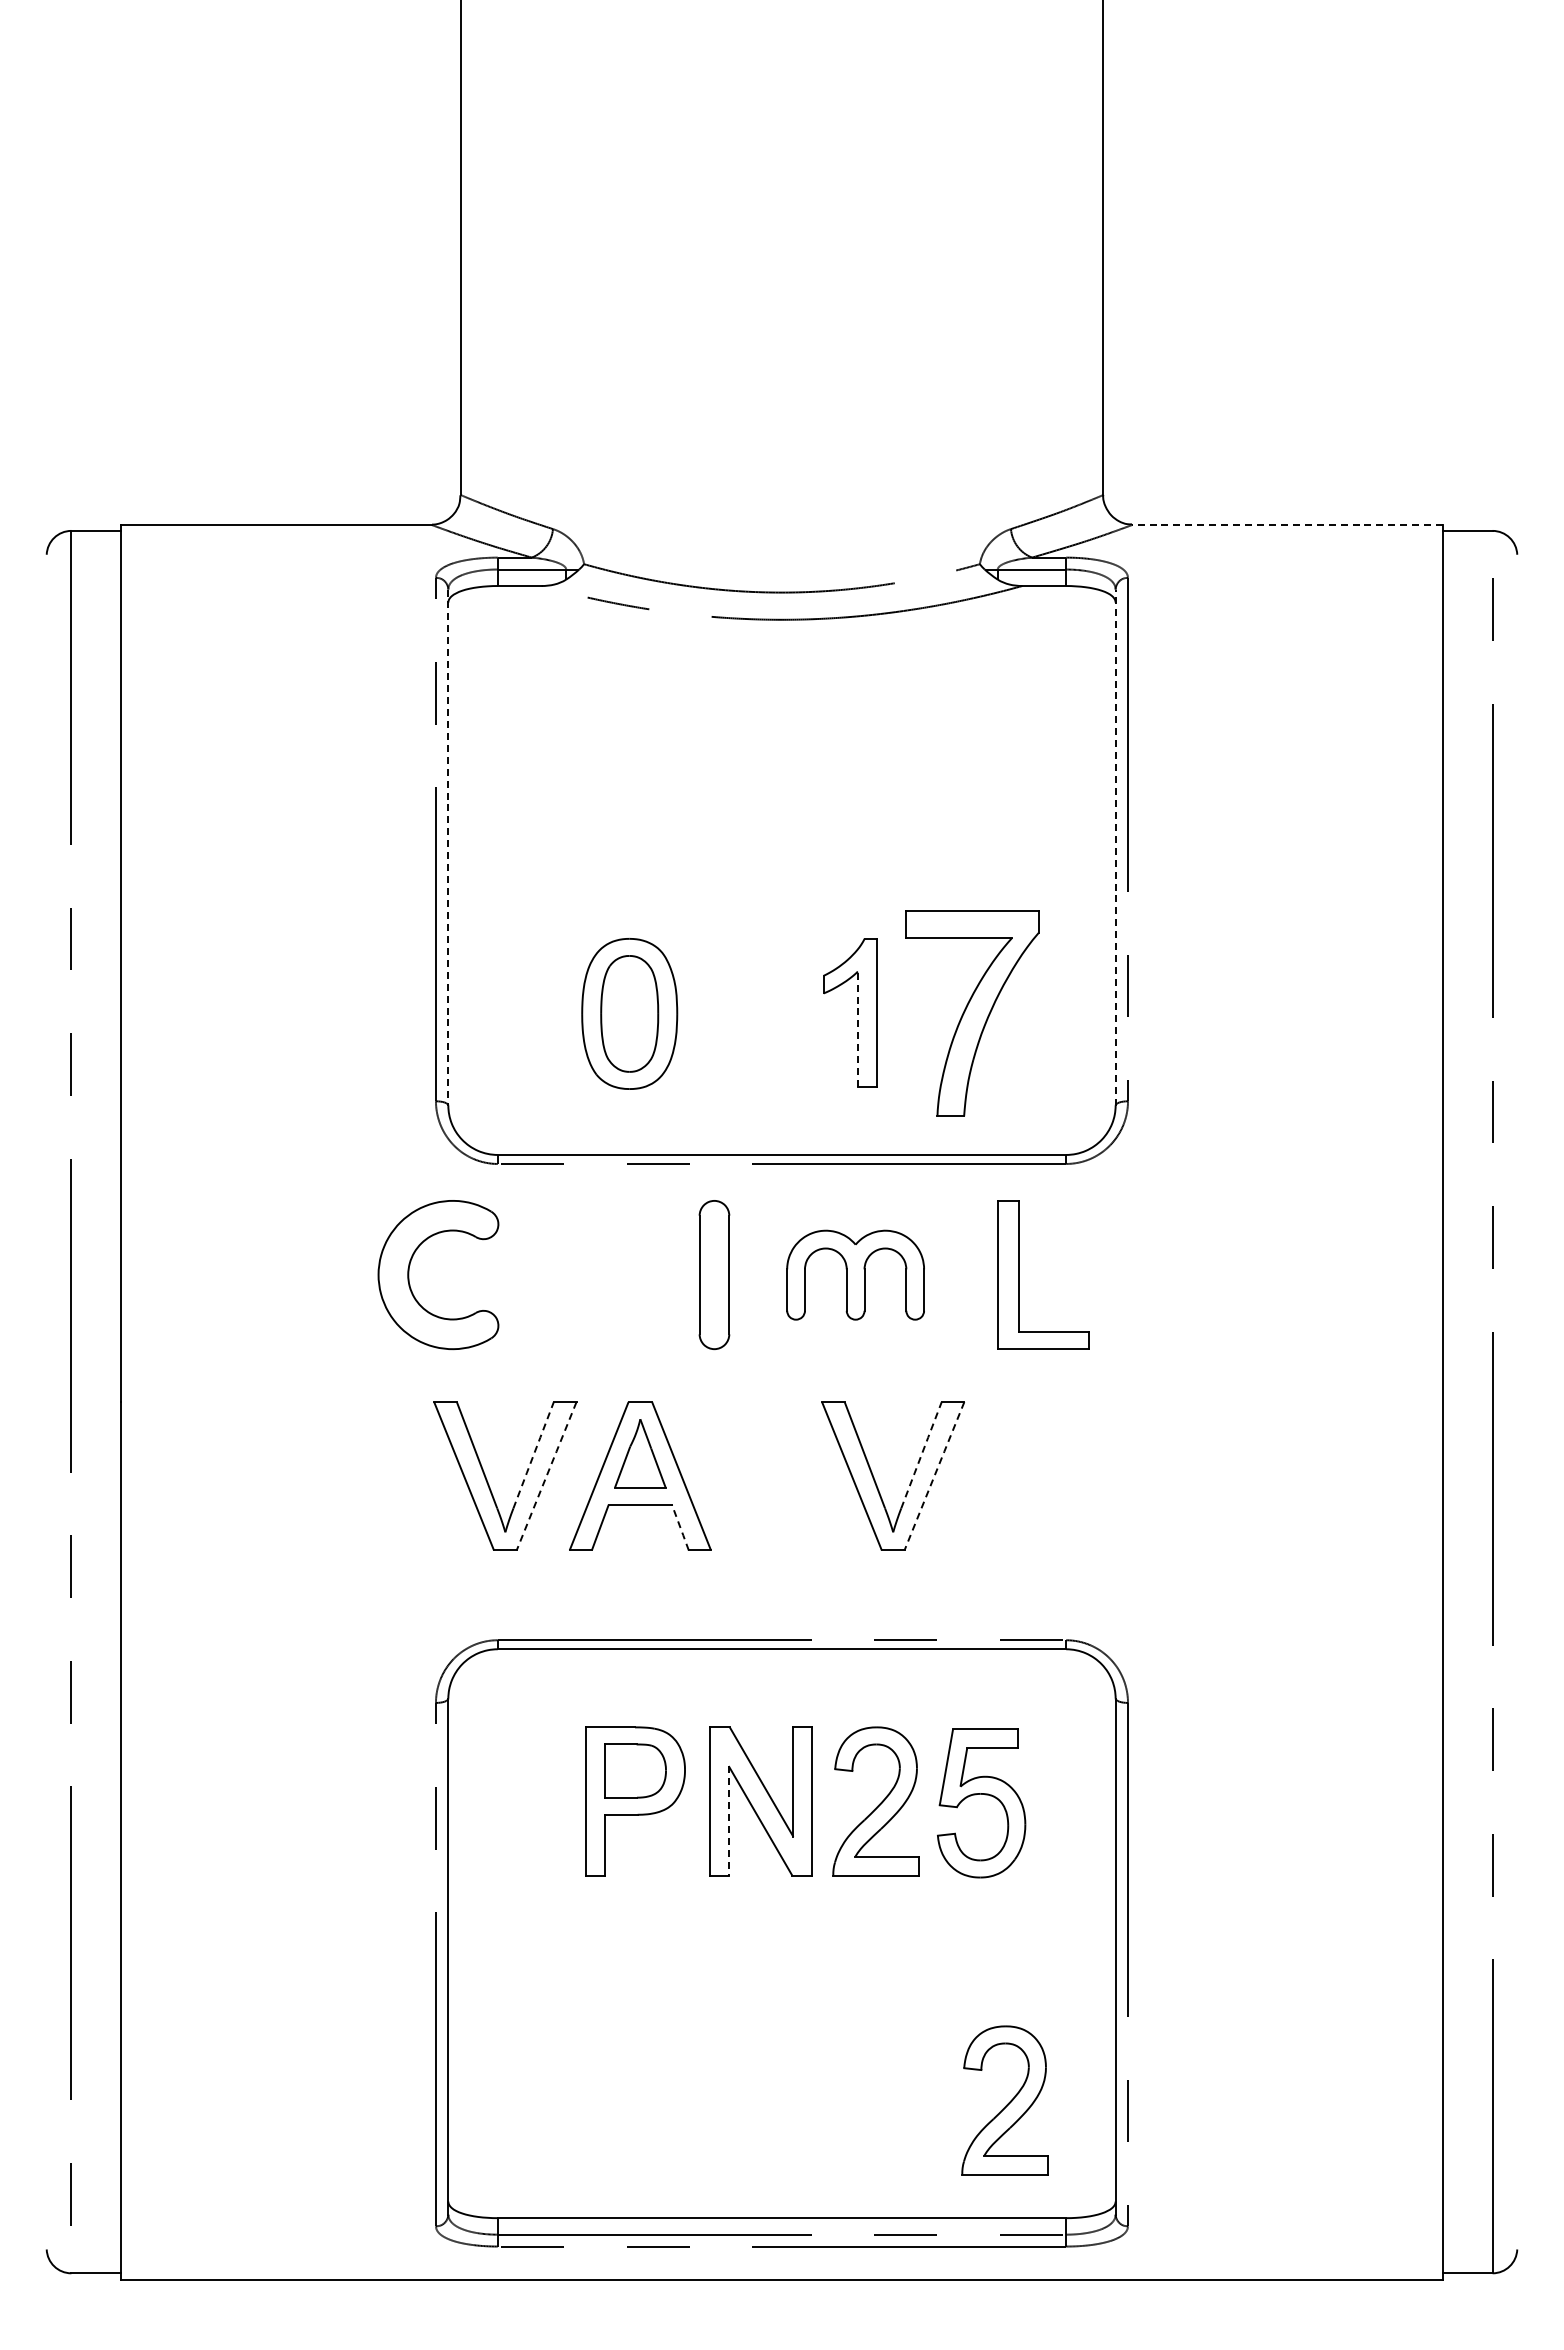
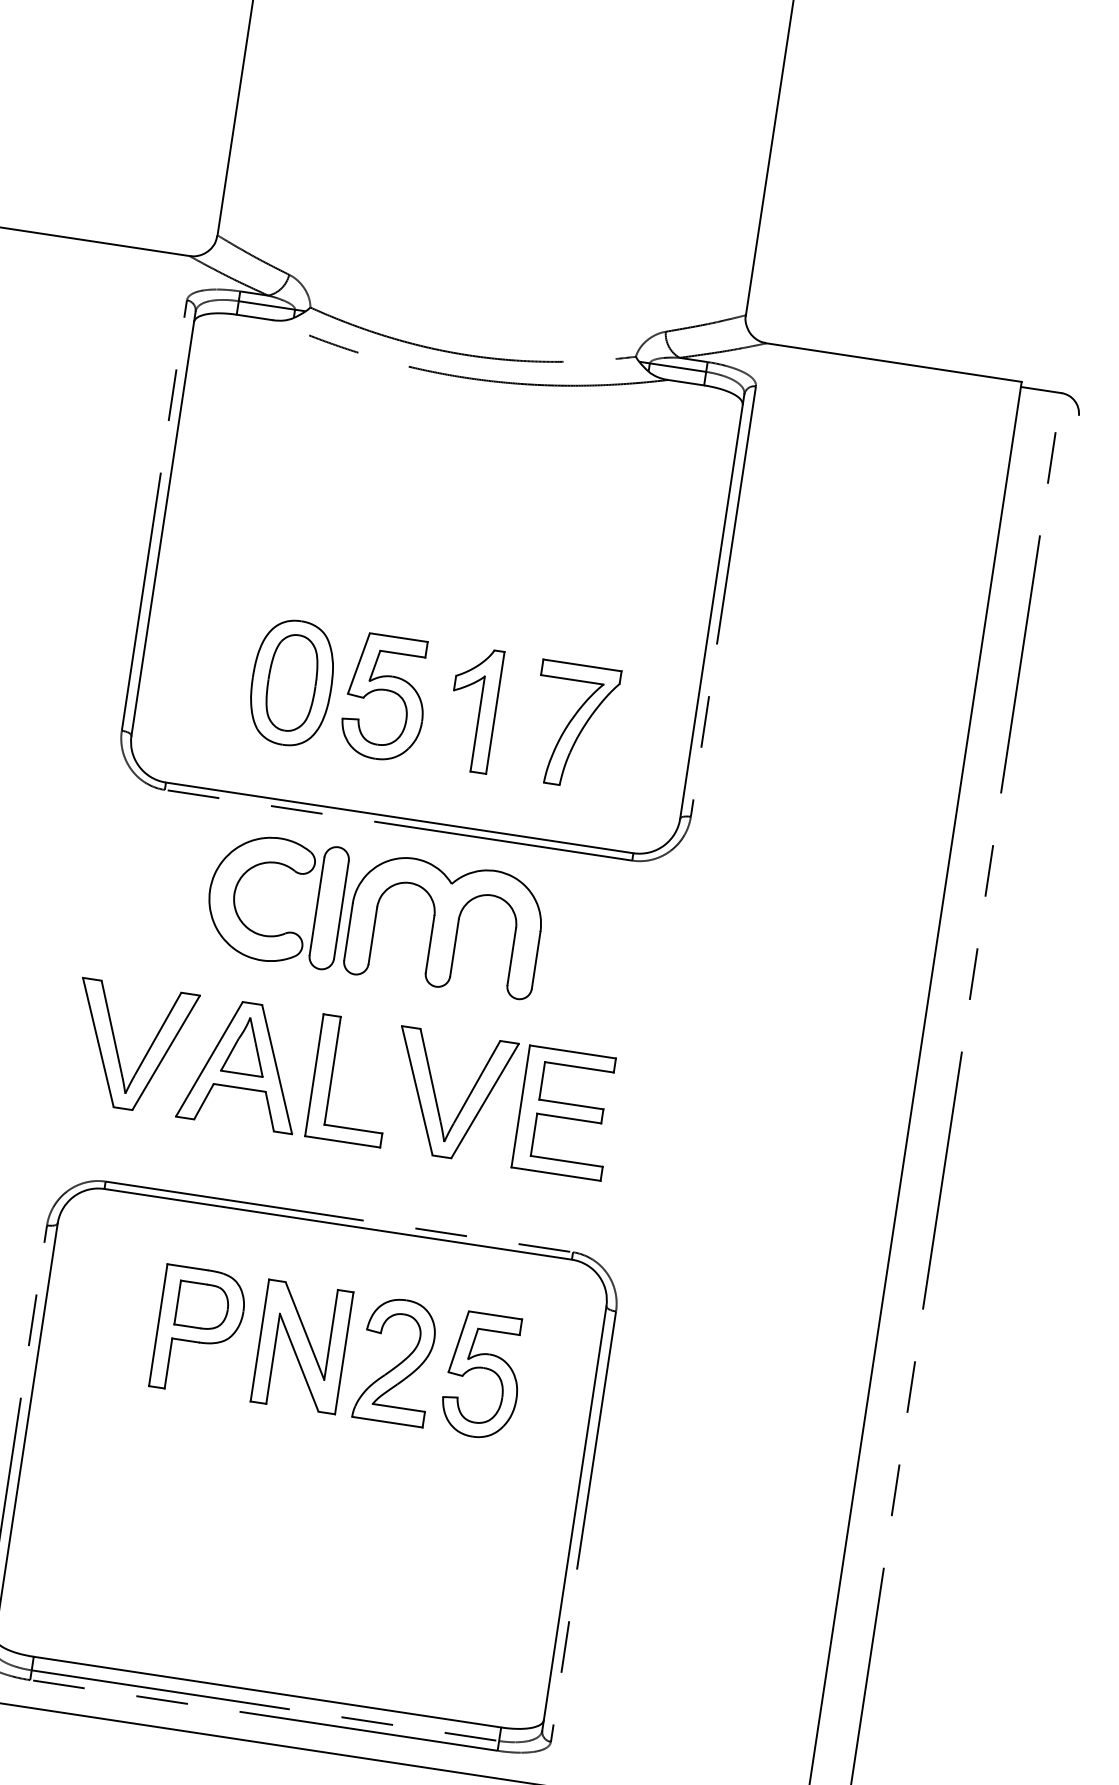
line: (1287, 524) -> (893, 362), dashed -> solid
line: (1115, 847) -> (712, 606), dashed -> solid
line: (448, 848) -> (163, 524), dashed -> solid
part: (743, 1006) -> (386, 691), added
part: (971, 1013) -> (573, 725), size x0.71
line: (857, 1029) -> (477, 724), dashed -> solid
part: (1019, 1274) -> (332, 1077), moved
part: (409, 1275) -> (235, 894), moved
part: (855, 1275) -> (445, 926), size x1.67
line: (533, 1455) -> (158, 1034), dashed -> solid
line: (921, 1455) -> (477, 1082), dashed -> solid
part: (1031, 1475) -> (564, 1112), added
line: (546, 1476) -> (166, 1053), dashed -> solid
line: (934, 1476) -> (485, 1101), dashed -> solid
line: (680, 1527) -> (269, 1111), dashed -> solid
line: (728, 1820) -> (272, 1358), dashed -> solid
part: (1004, 2100) -> (465, 1623), removed

